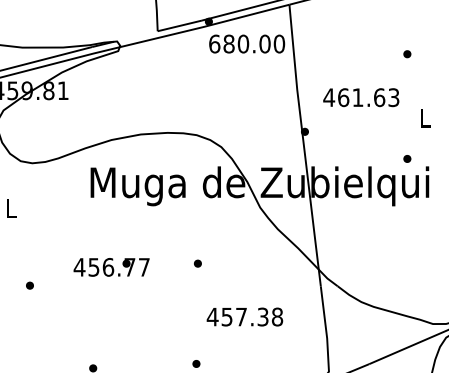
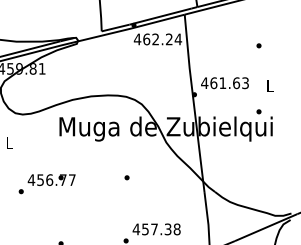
text: (246, 44) -> (157, 39), 680.00 -> 462.24
text: (360, 98) -> (224, 83), moved
text: (111, 266) -> (51, 179), moved
text: (244, 317) -> (156, 229), moved

